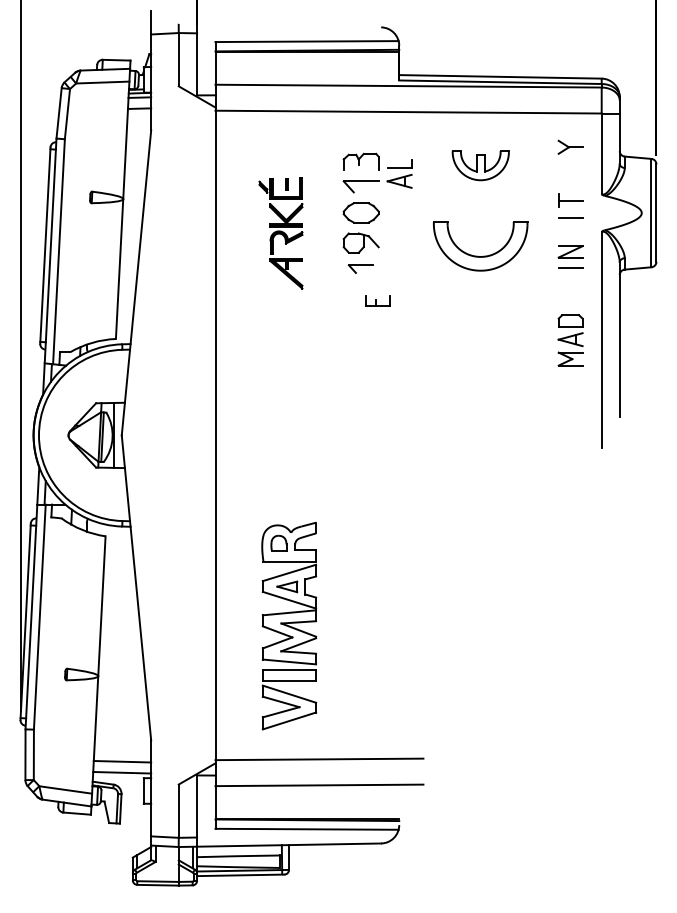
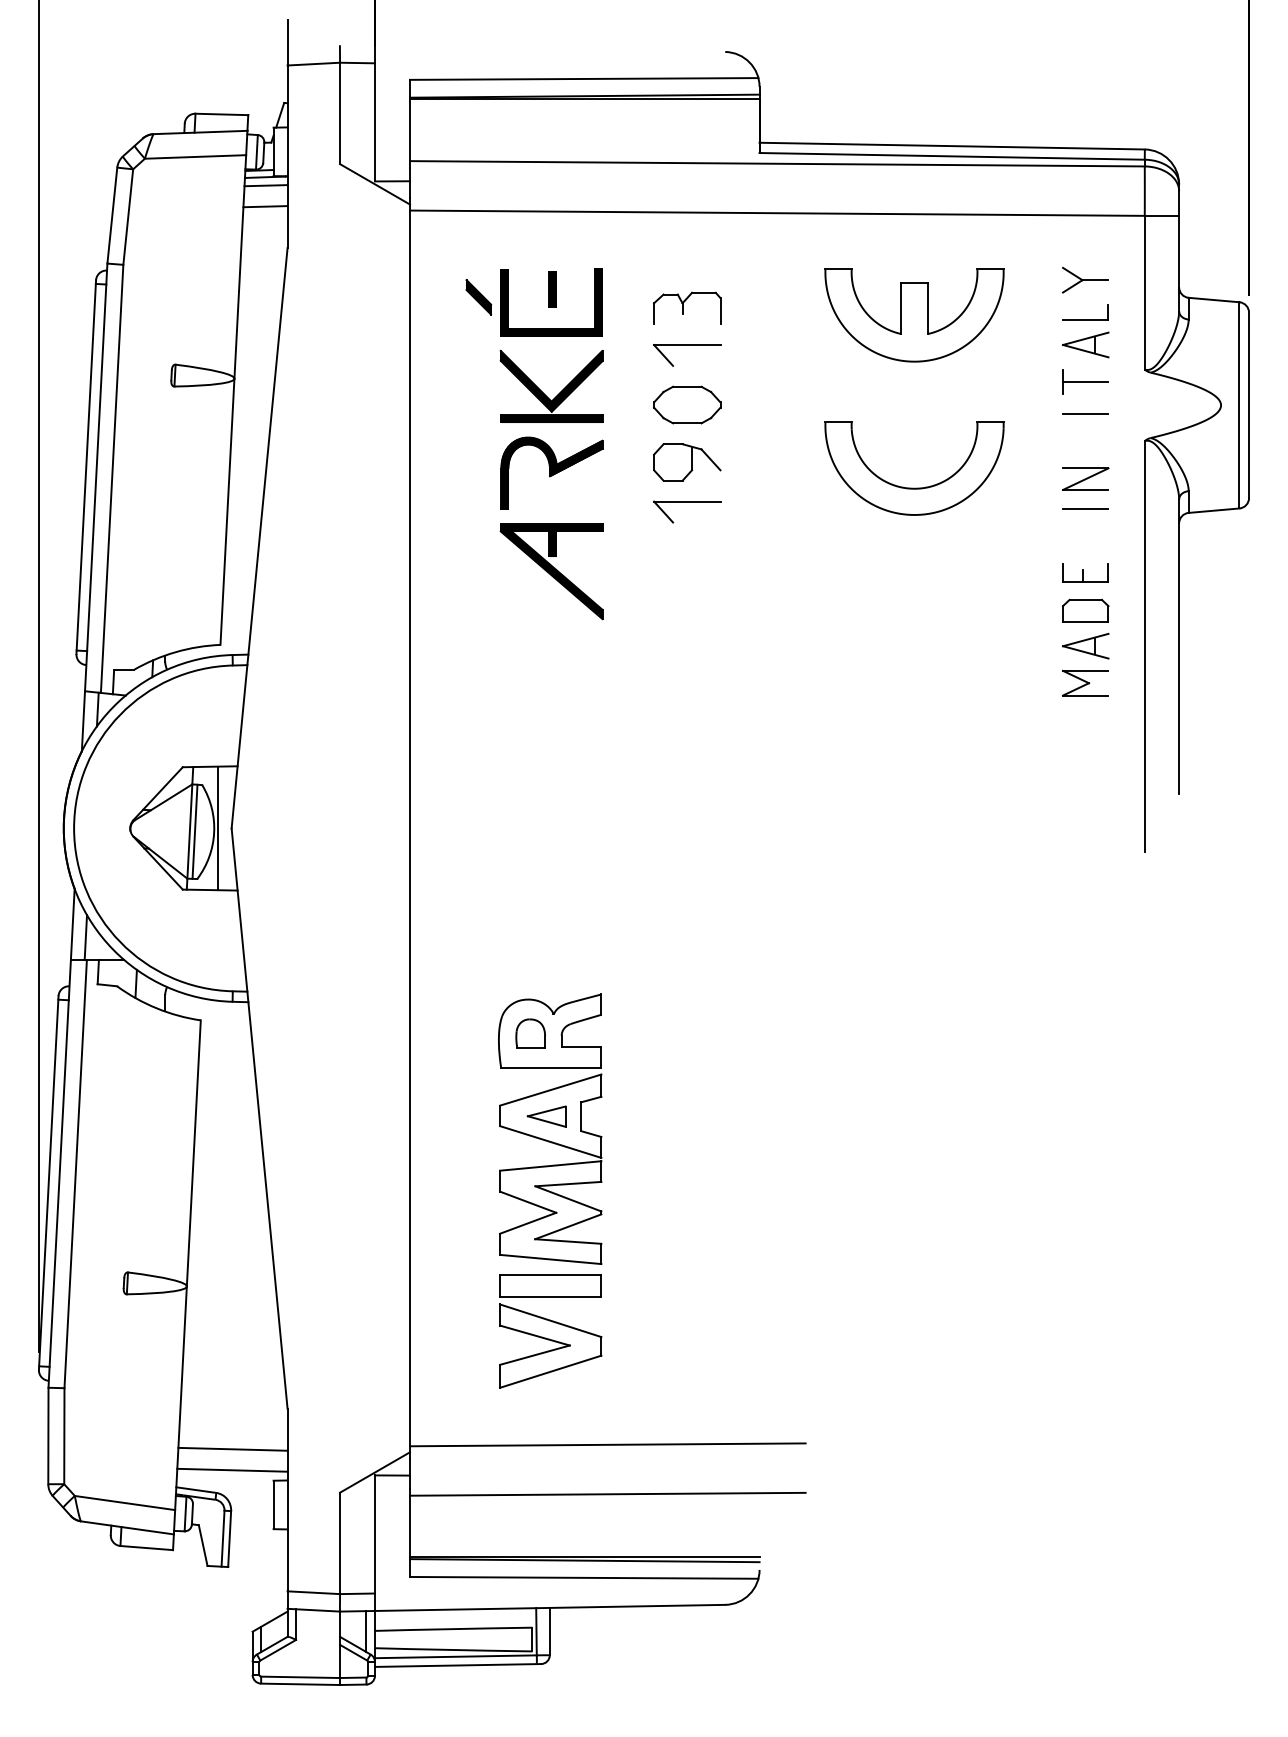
part: (480, 165) -> (914, 314), size x1.67
part: (399, 173) -> (1085, 330), moved
part: (280, 233) -> (533, 444), size x1.67
part: (360, 268) -> (685, 510), size x1.43
part: (377, 300) -> (1085, 571), moved

